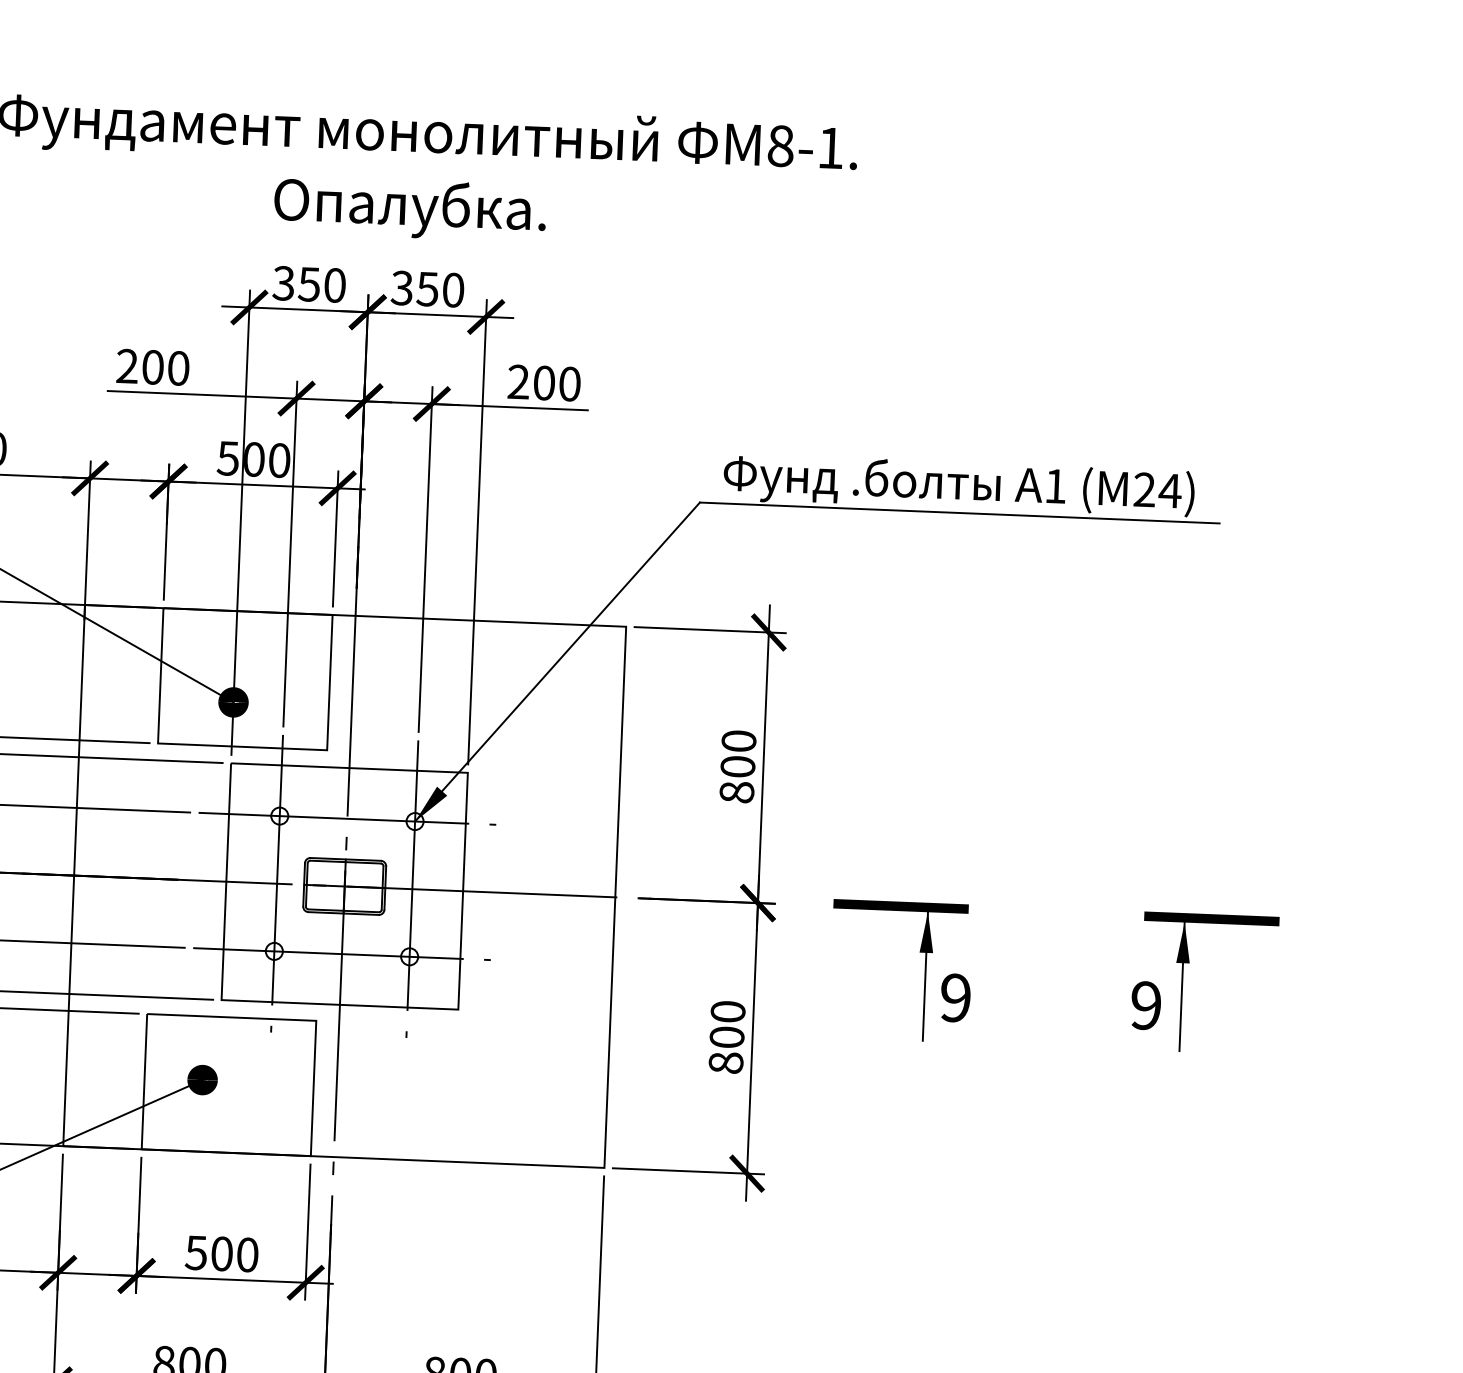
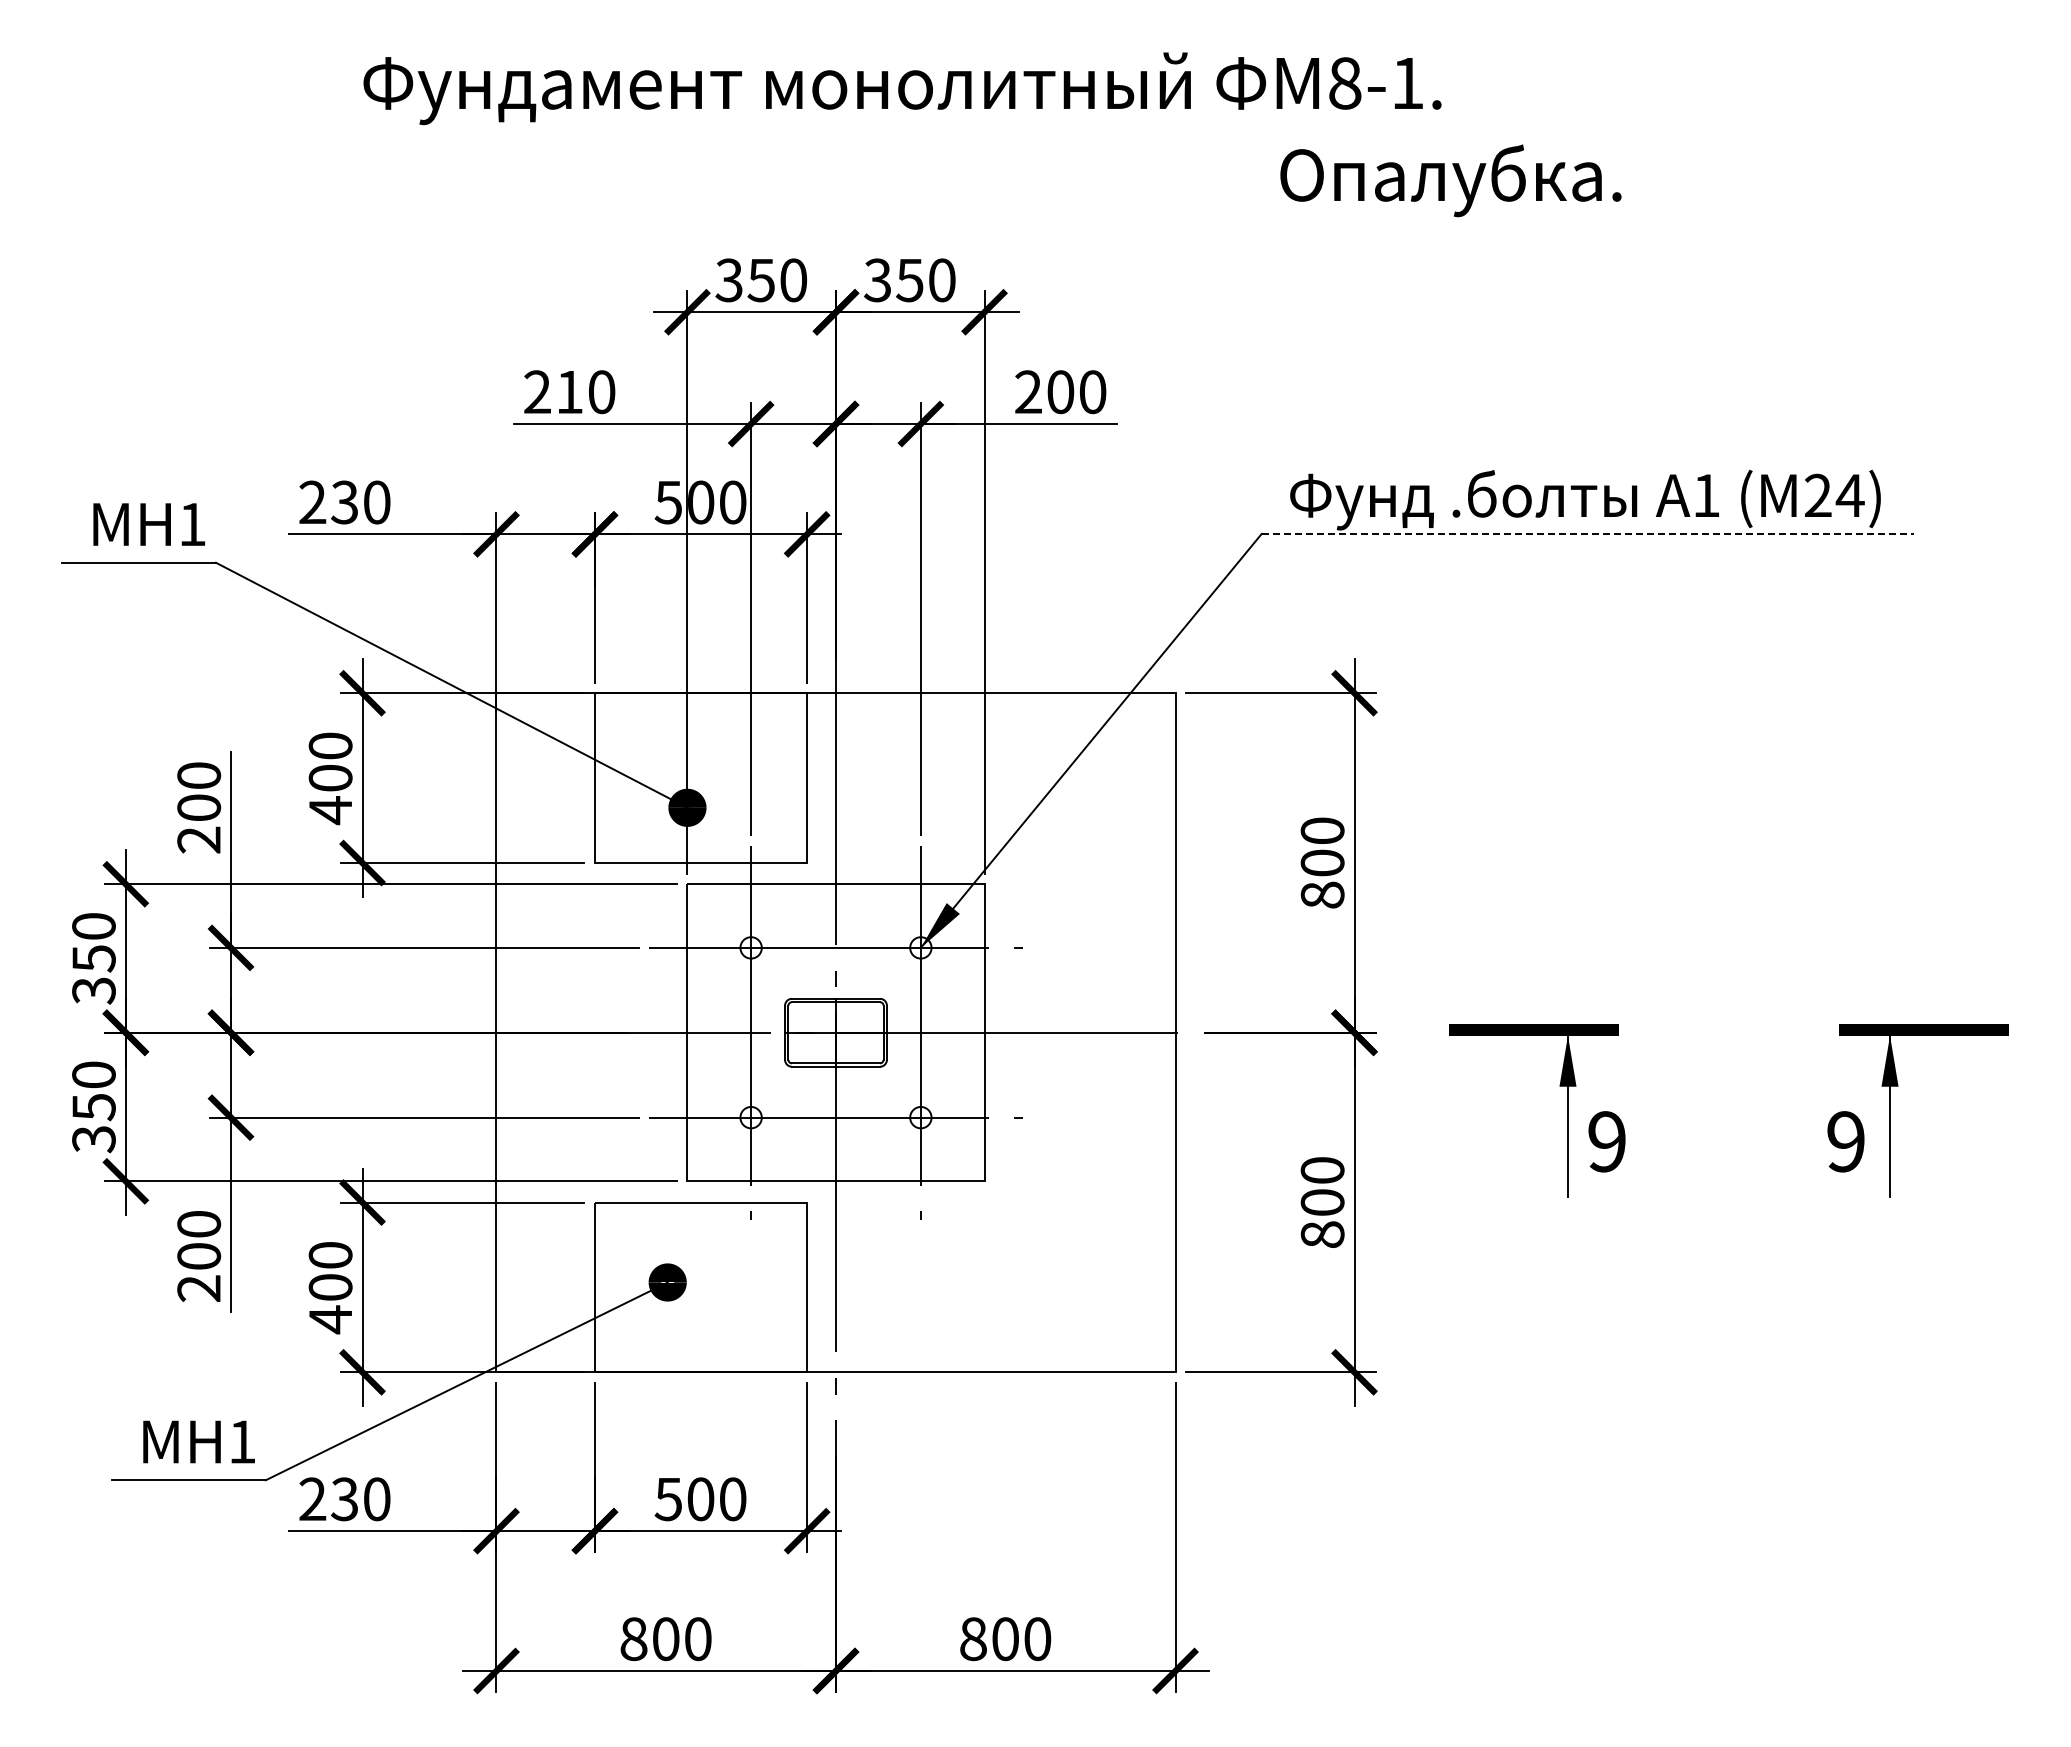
text: (409, 208) -> (1450, 180), moved
text: (152, 367) -> (569, 392), 200 -> 210
line: (960, 512) -> (1588, 533), solid -> dashed

